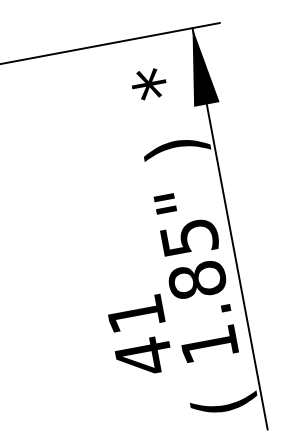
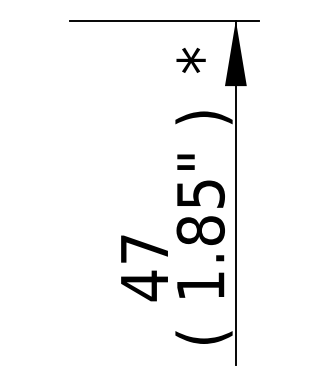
text: (135, 313) -> (144, 248), 41 -> 47

